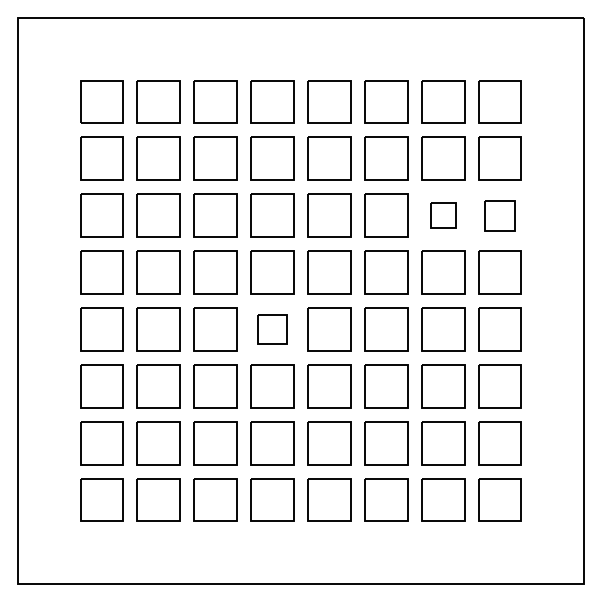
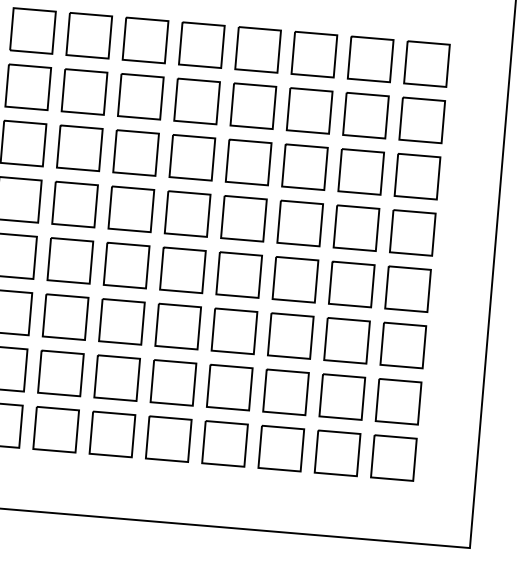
part: (443, 215) -> (361, 171), size x1.67
part: (499, 215) -> (416, 176), size x1.43
part: (272, 329) -> (182, 270), size x1.43

